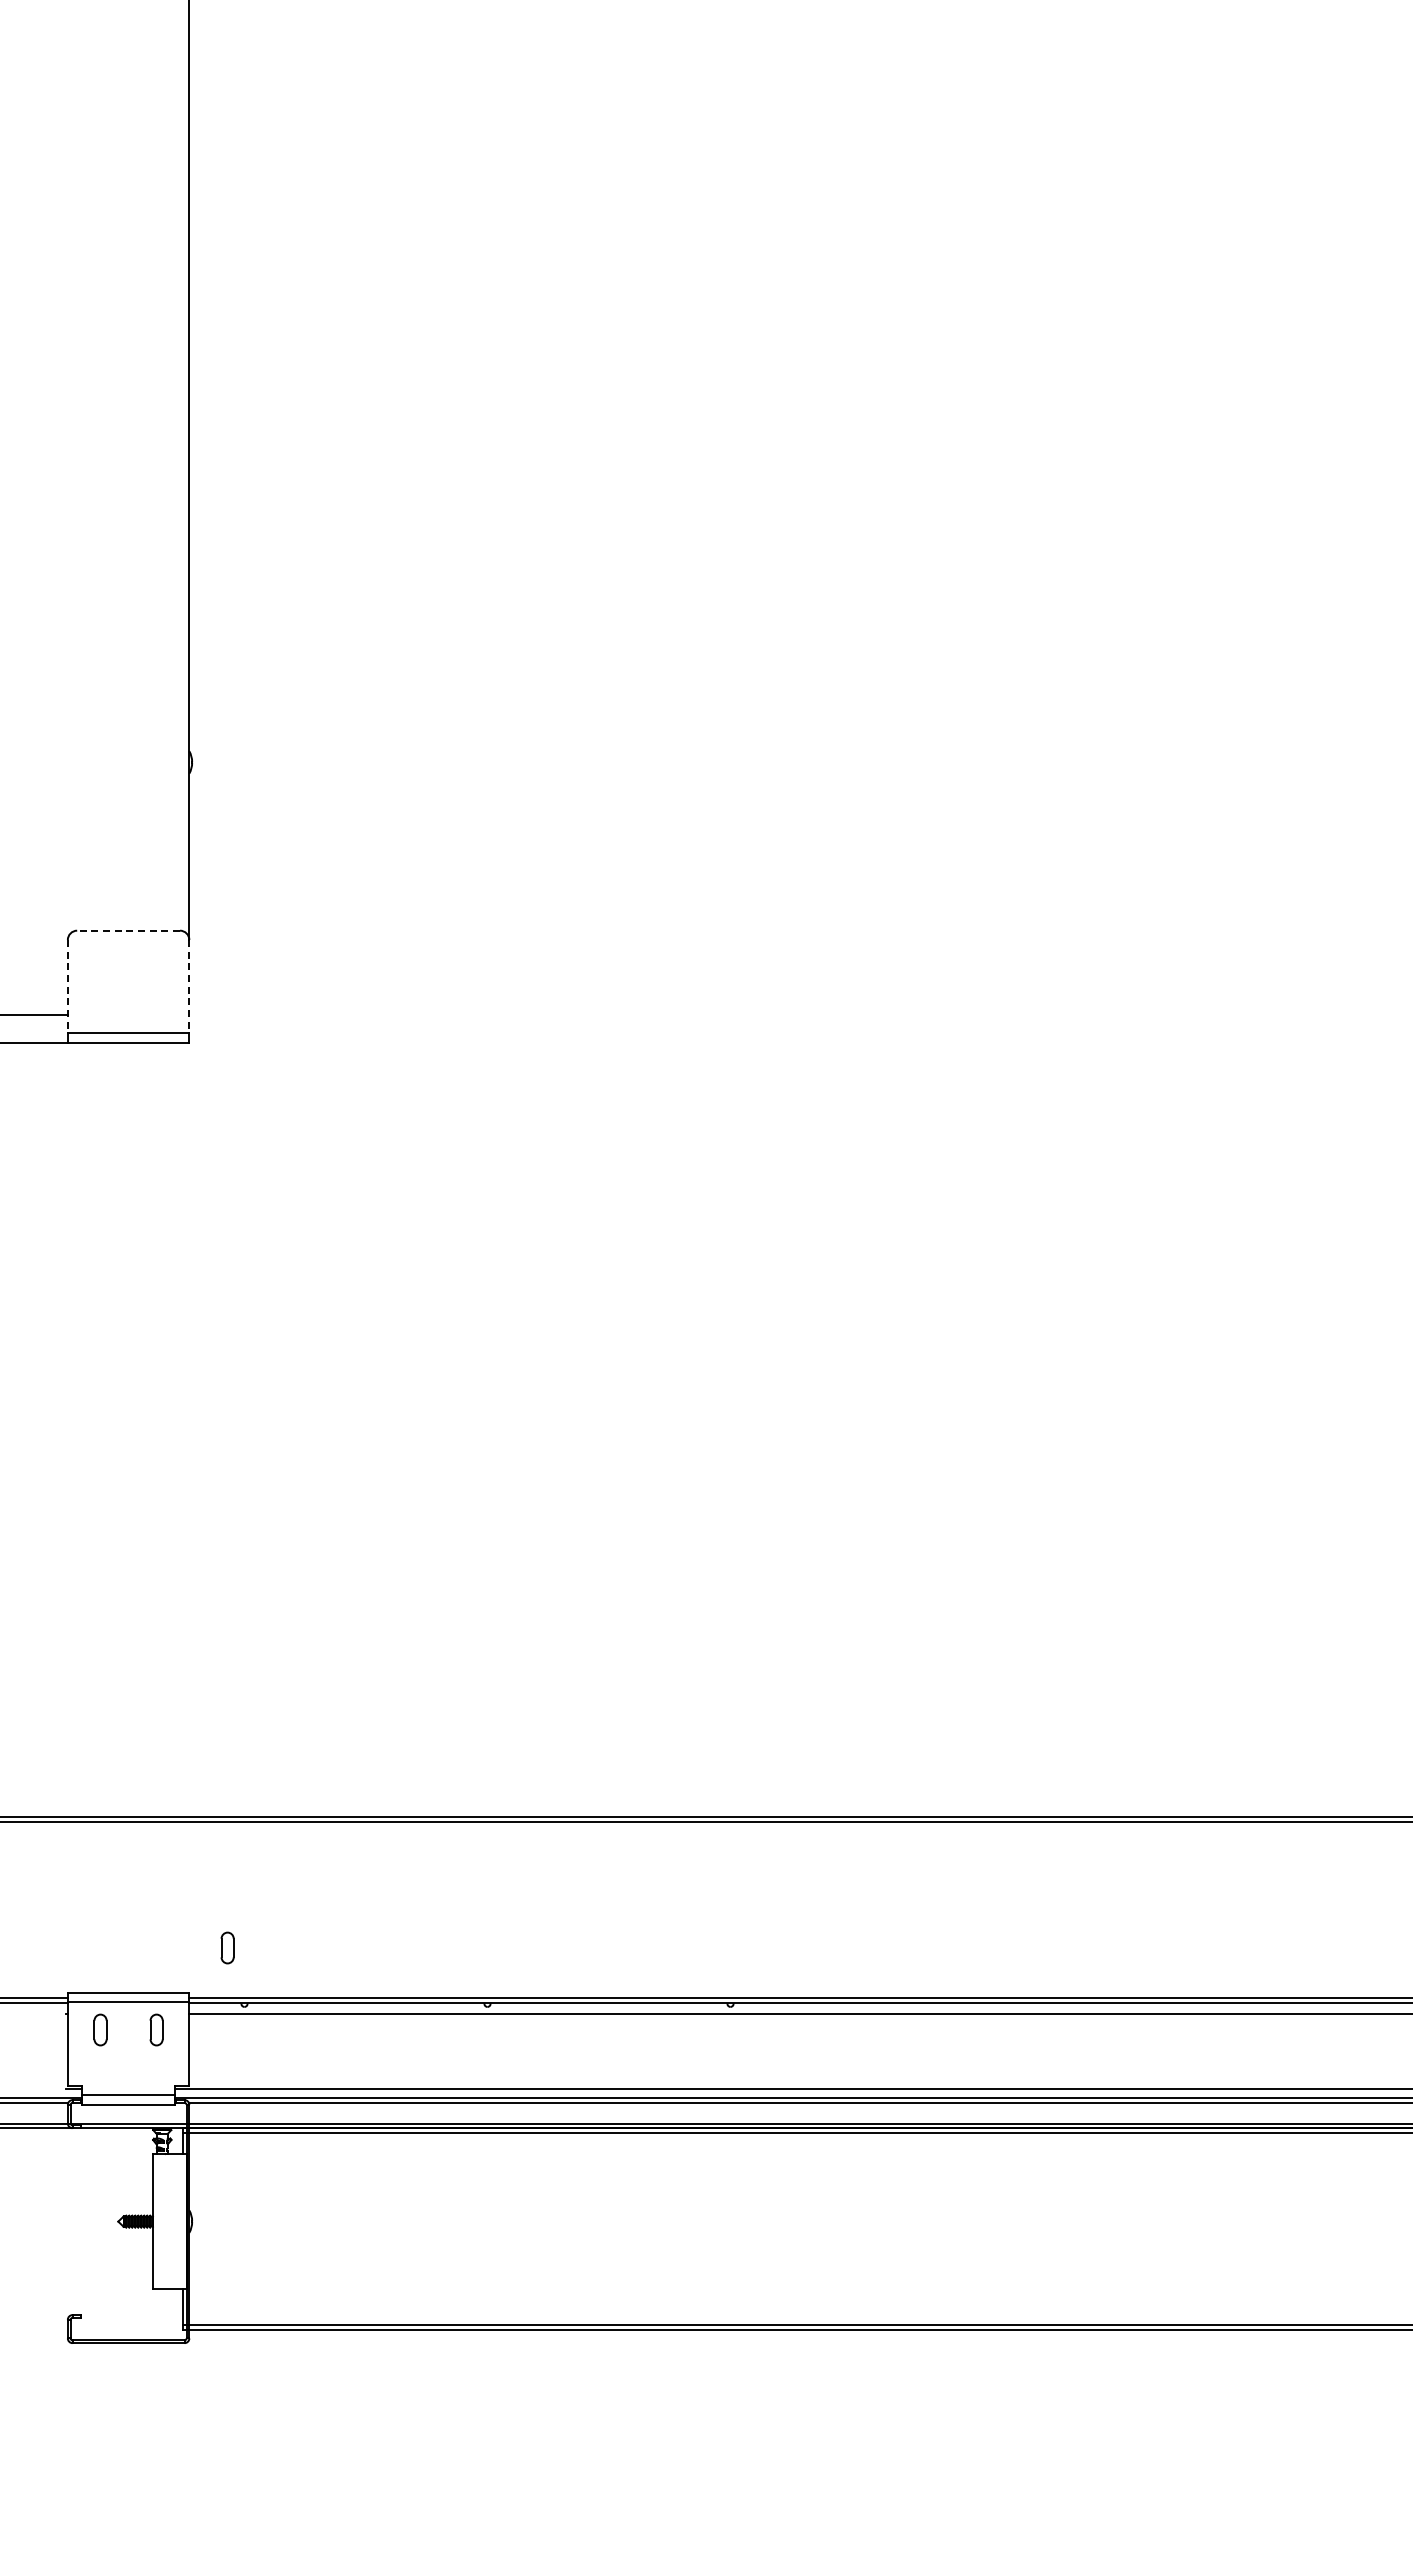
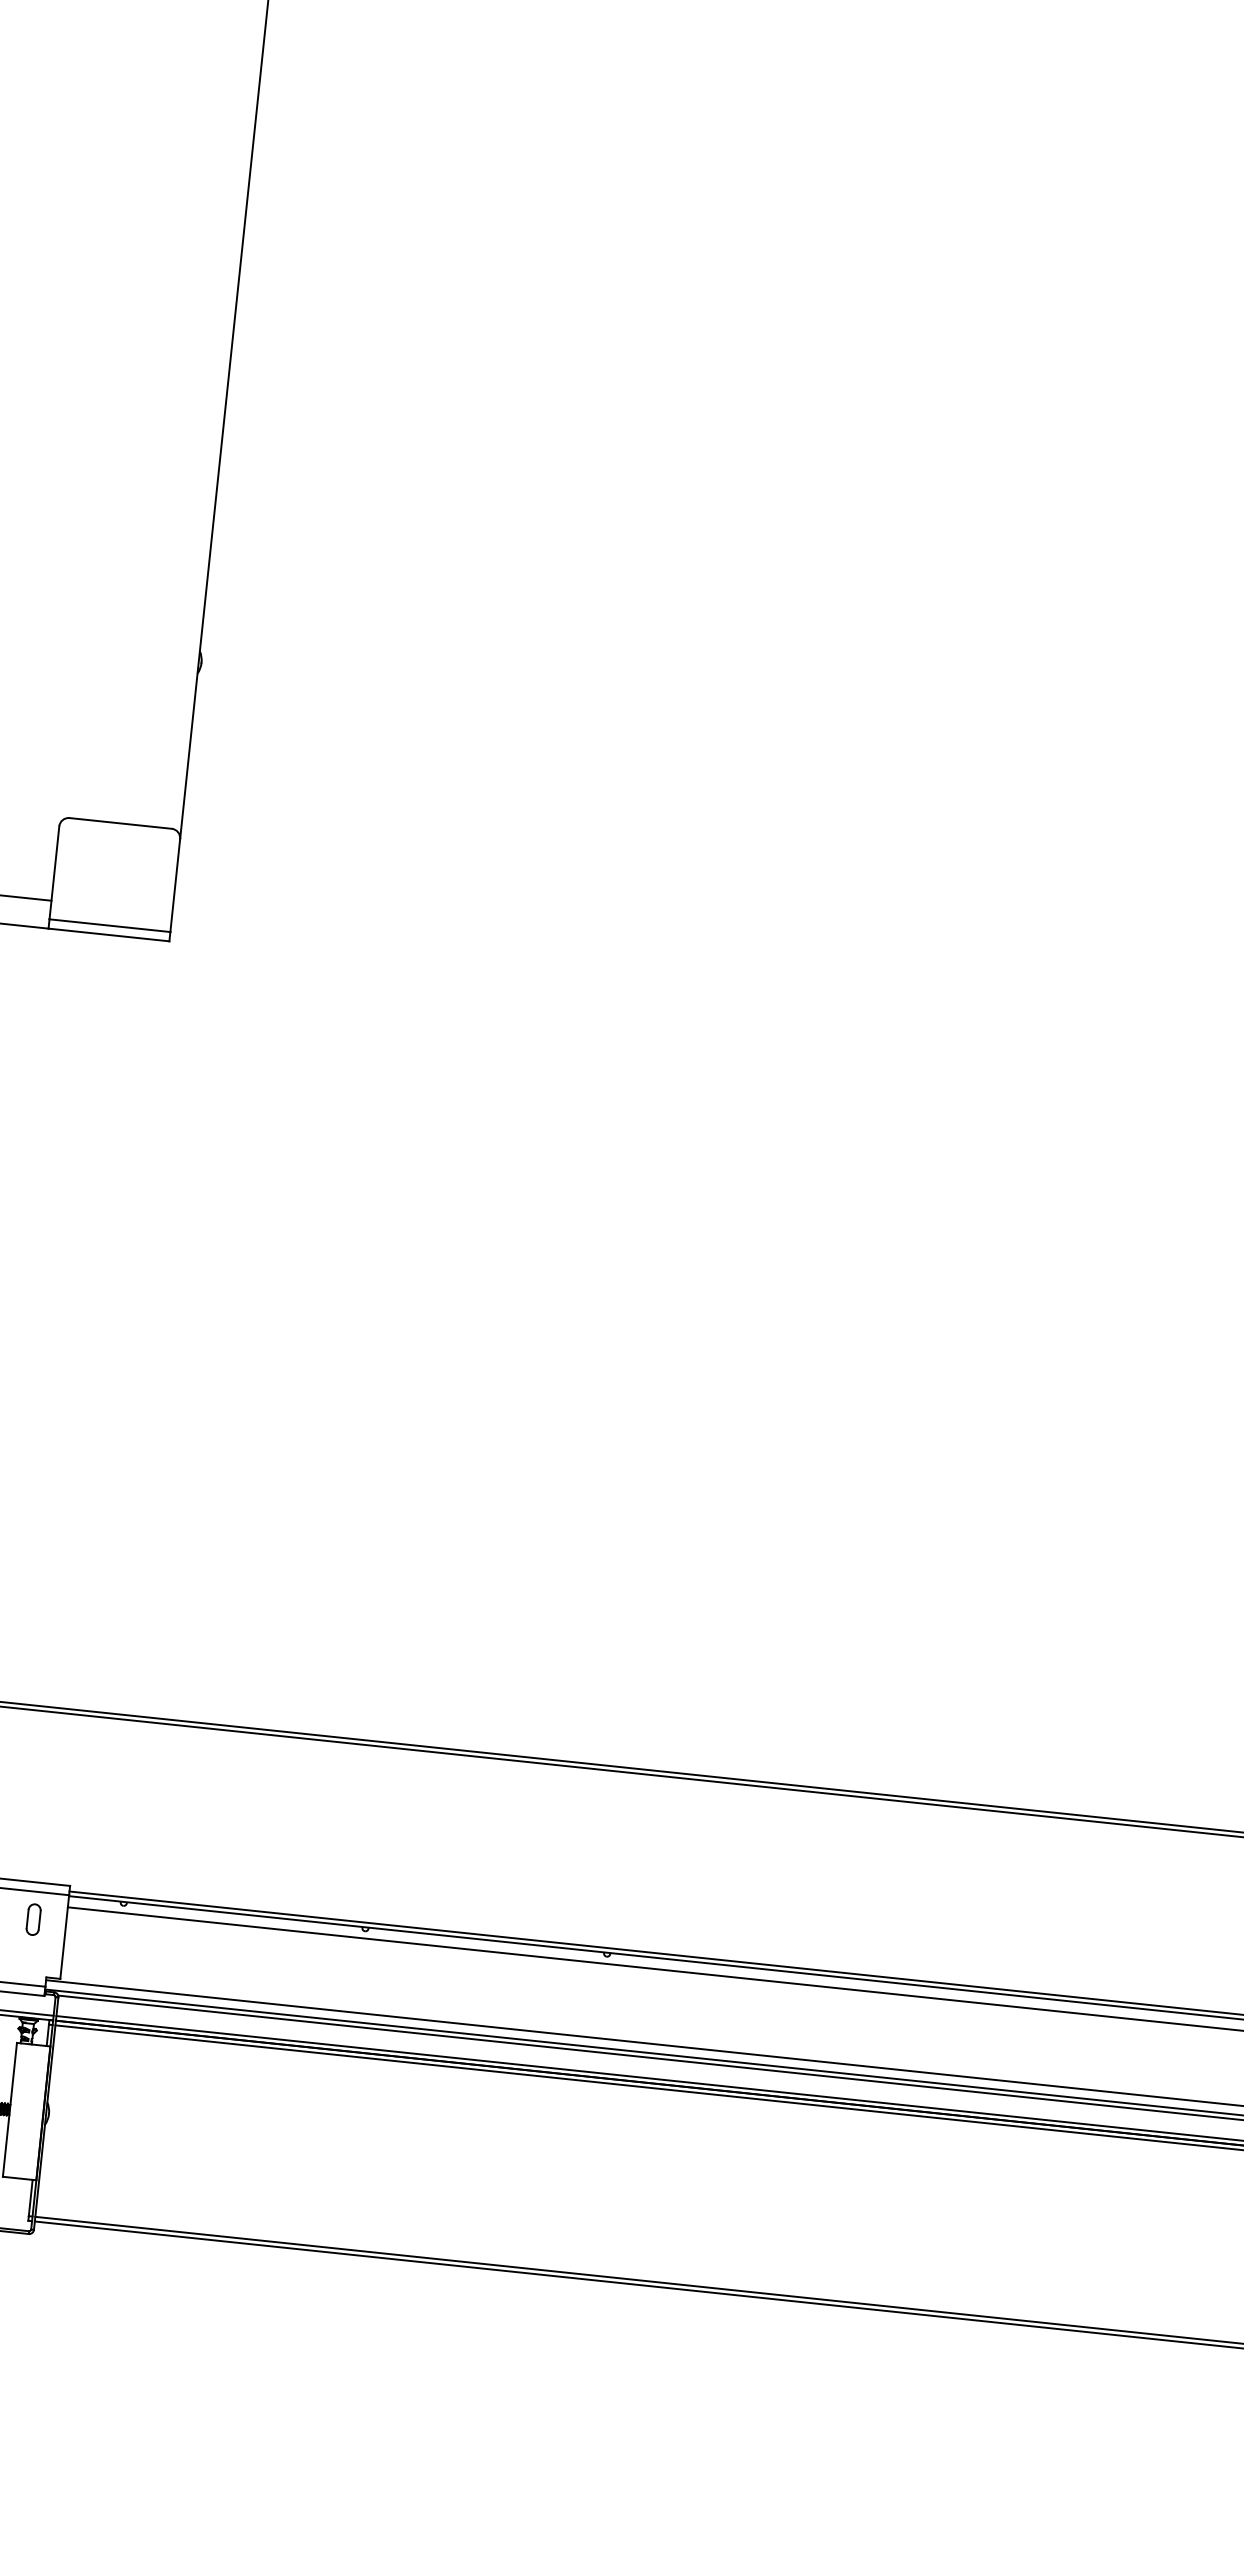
line: (128, 930) -> (120, 823), dashed -> solid
line: (67, 986) -> (54, 872), dashed -> solid
line: (189, 986) -> (175, 885), dashed -> solid
part: (227, 1947) -> (112, 1845), removed

